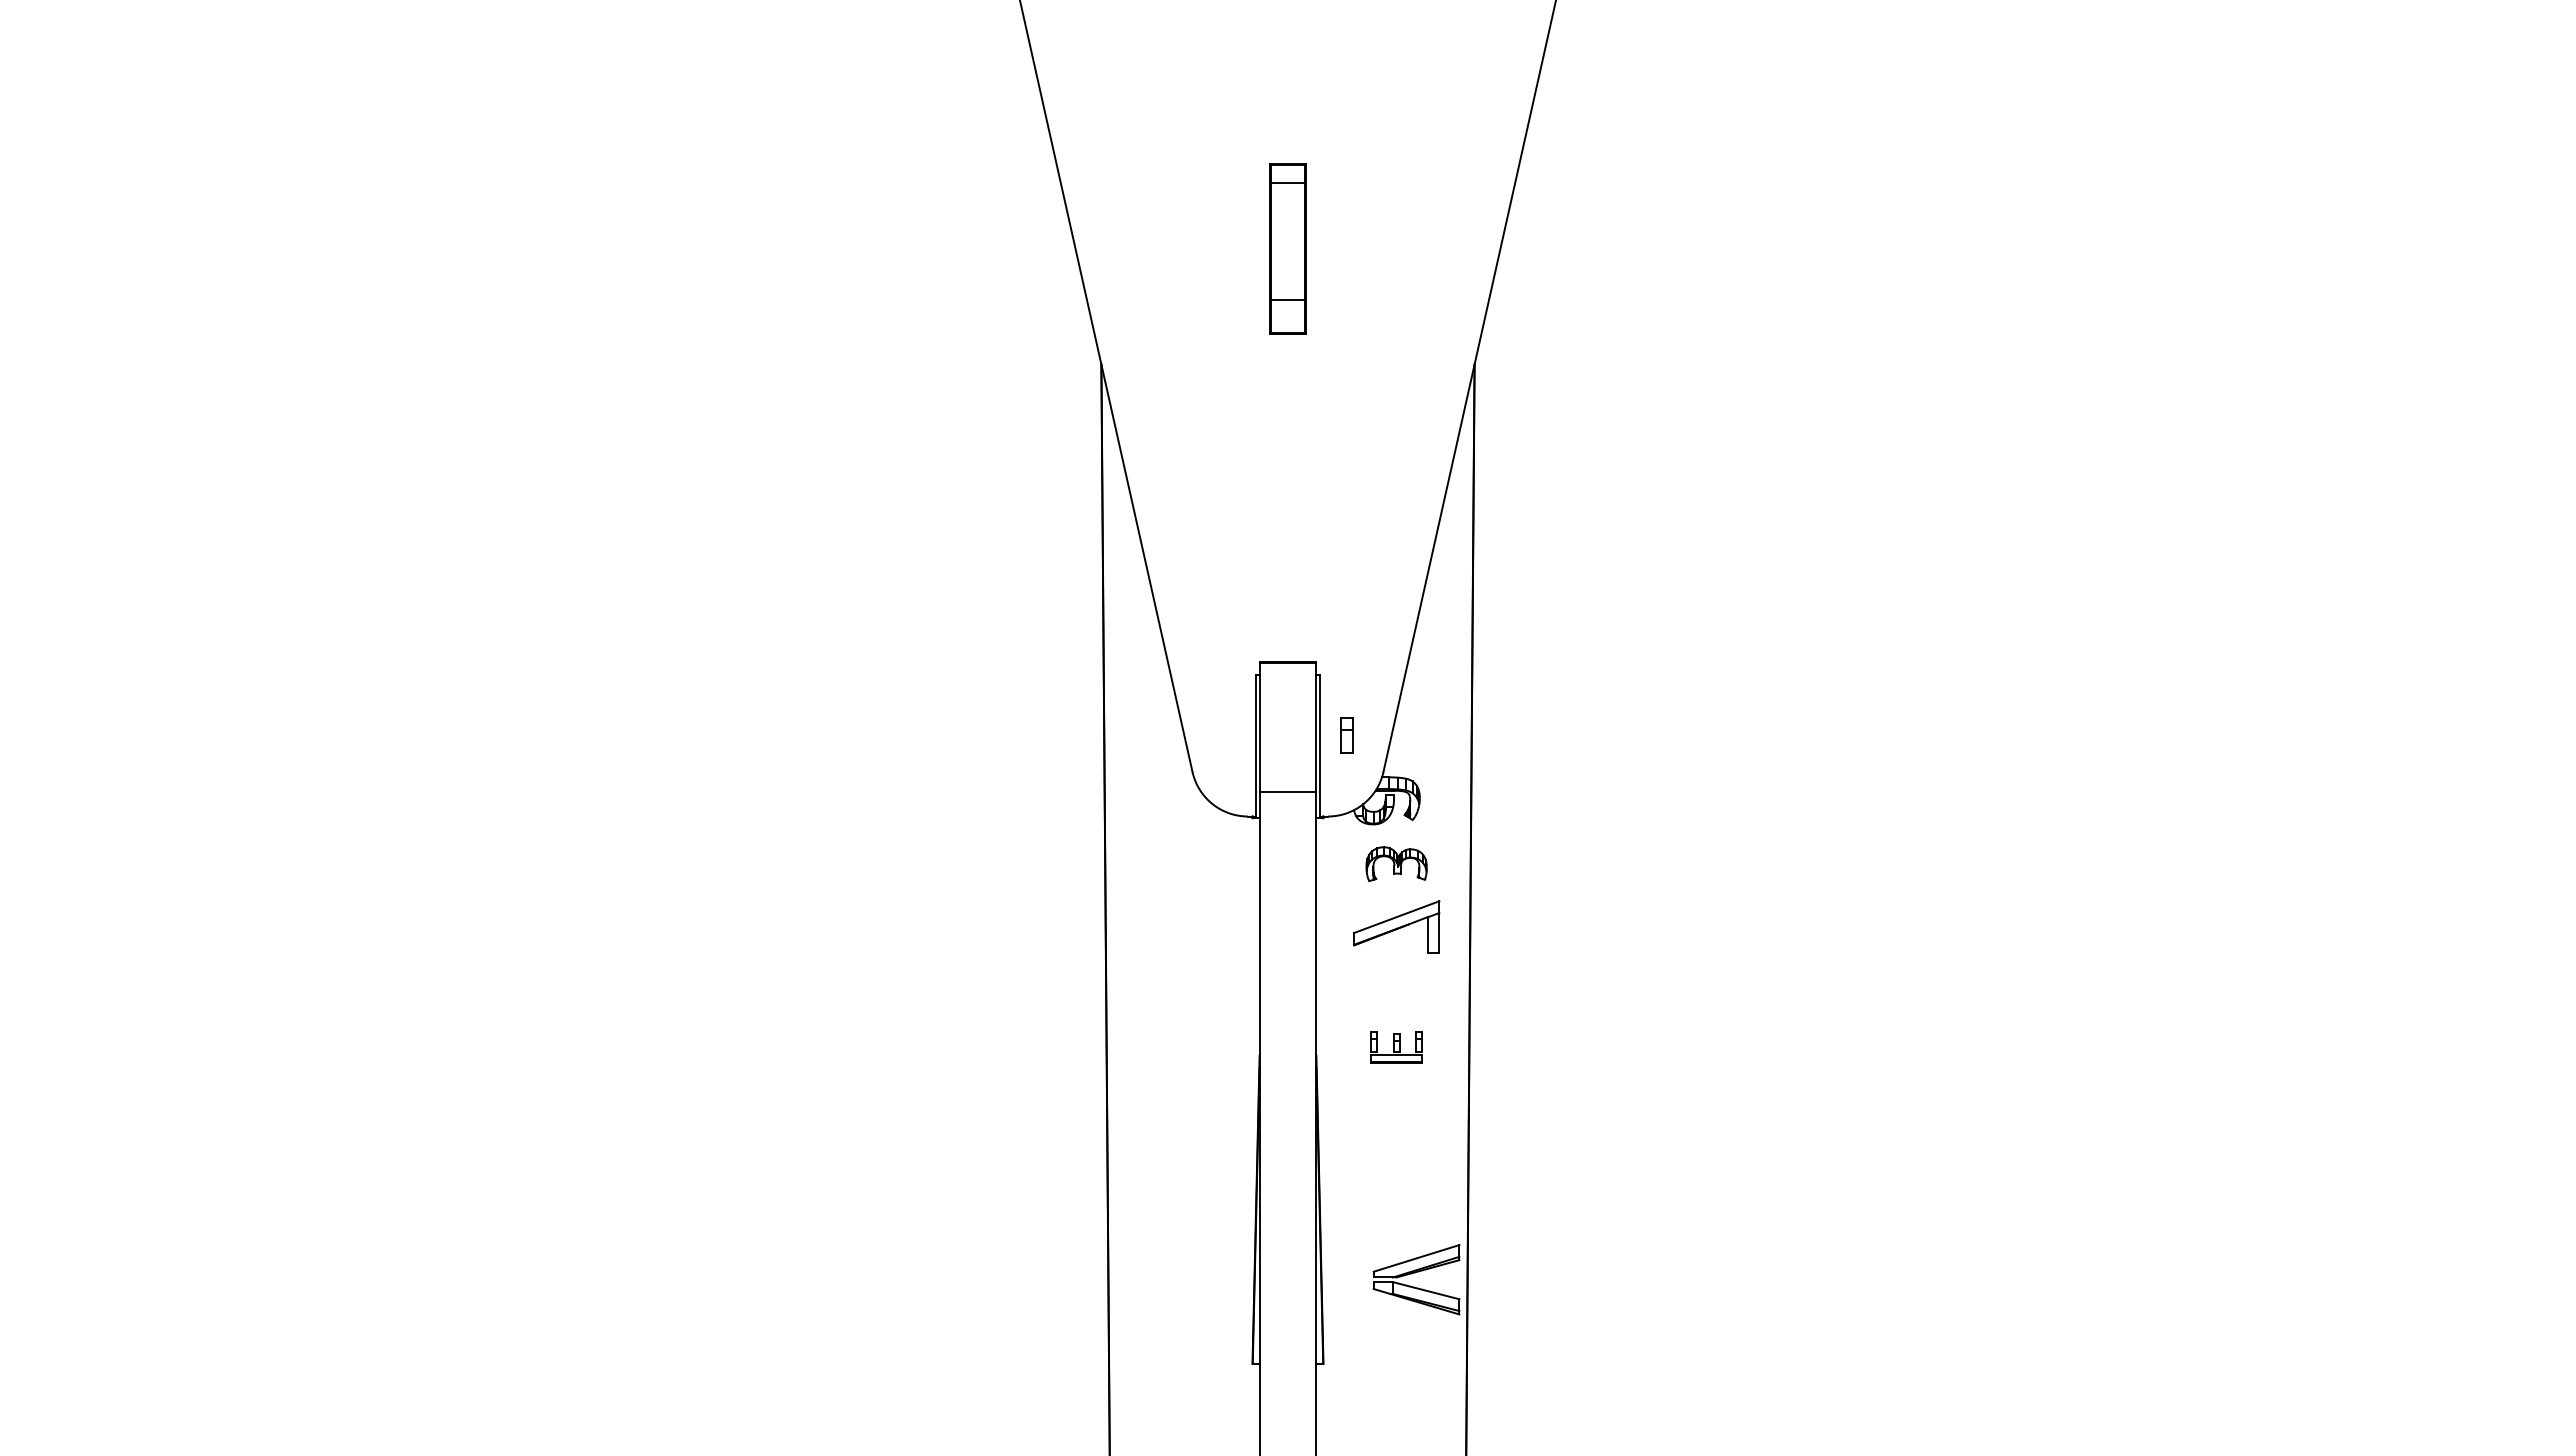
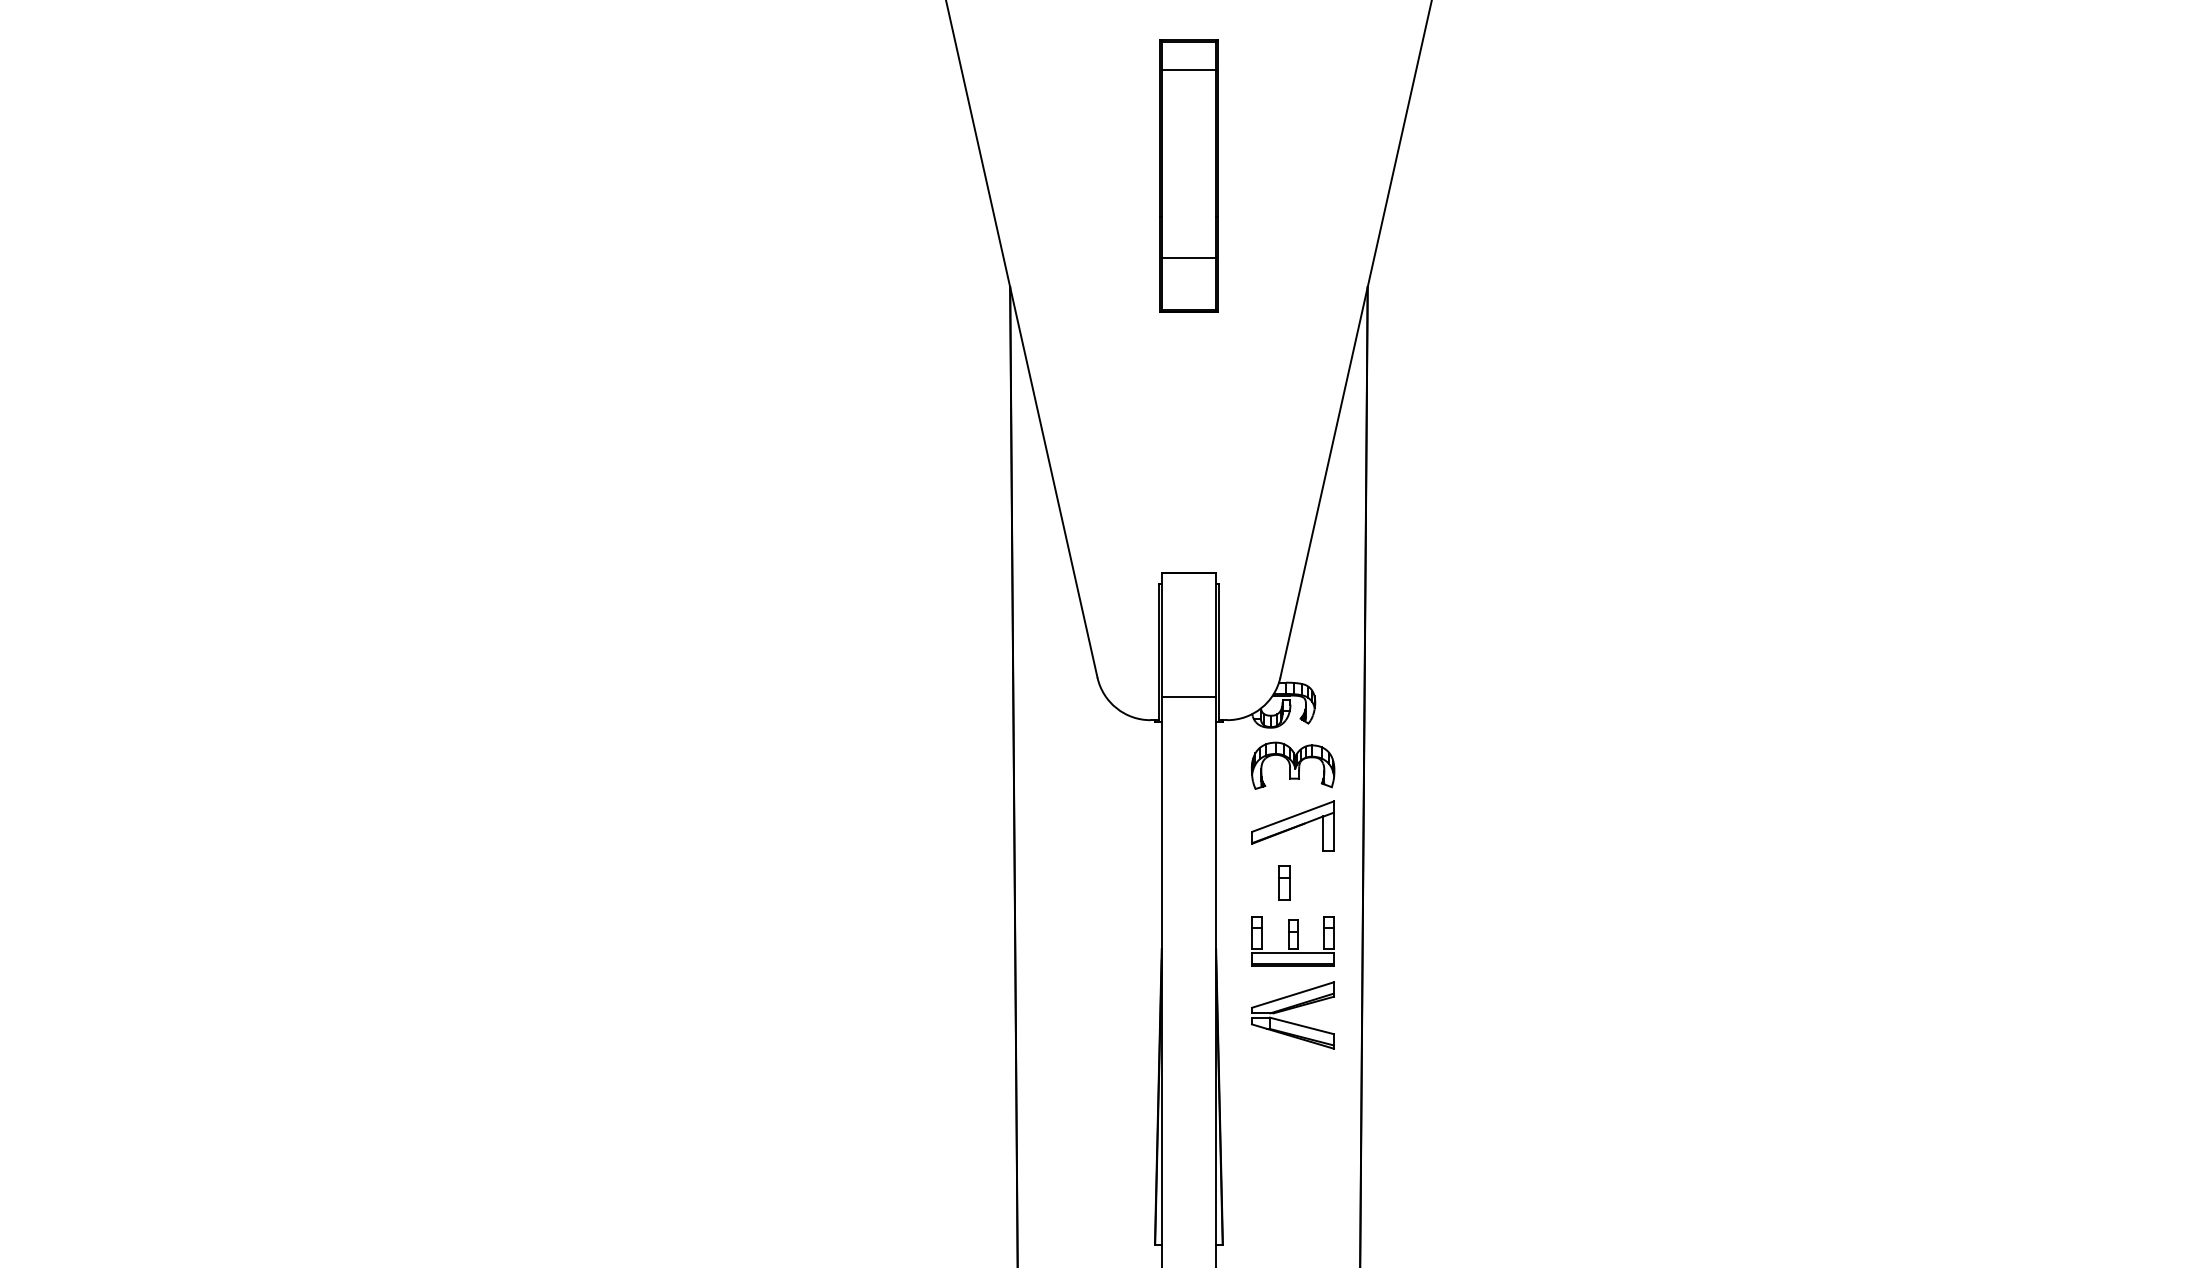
part: (1287, 248) -> (1188, 176), size x1.67
part: (1346, 735) -> (1284, 883), moved
part: (1396, 864) -> (1292, 766), size x1.43
part: (1396, 1047) -> (1292, 941), size x1.67
part: (1415, 1273) -> (1291, 1009), moved

